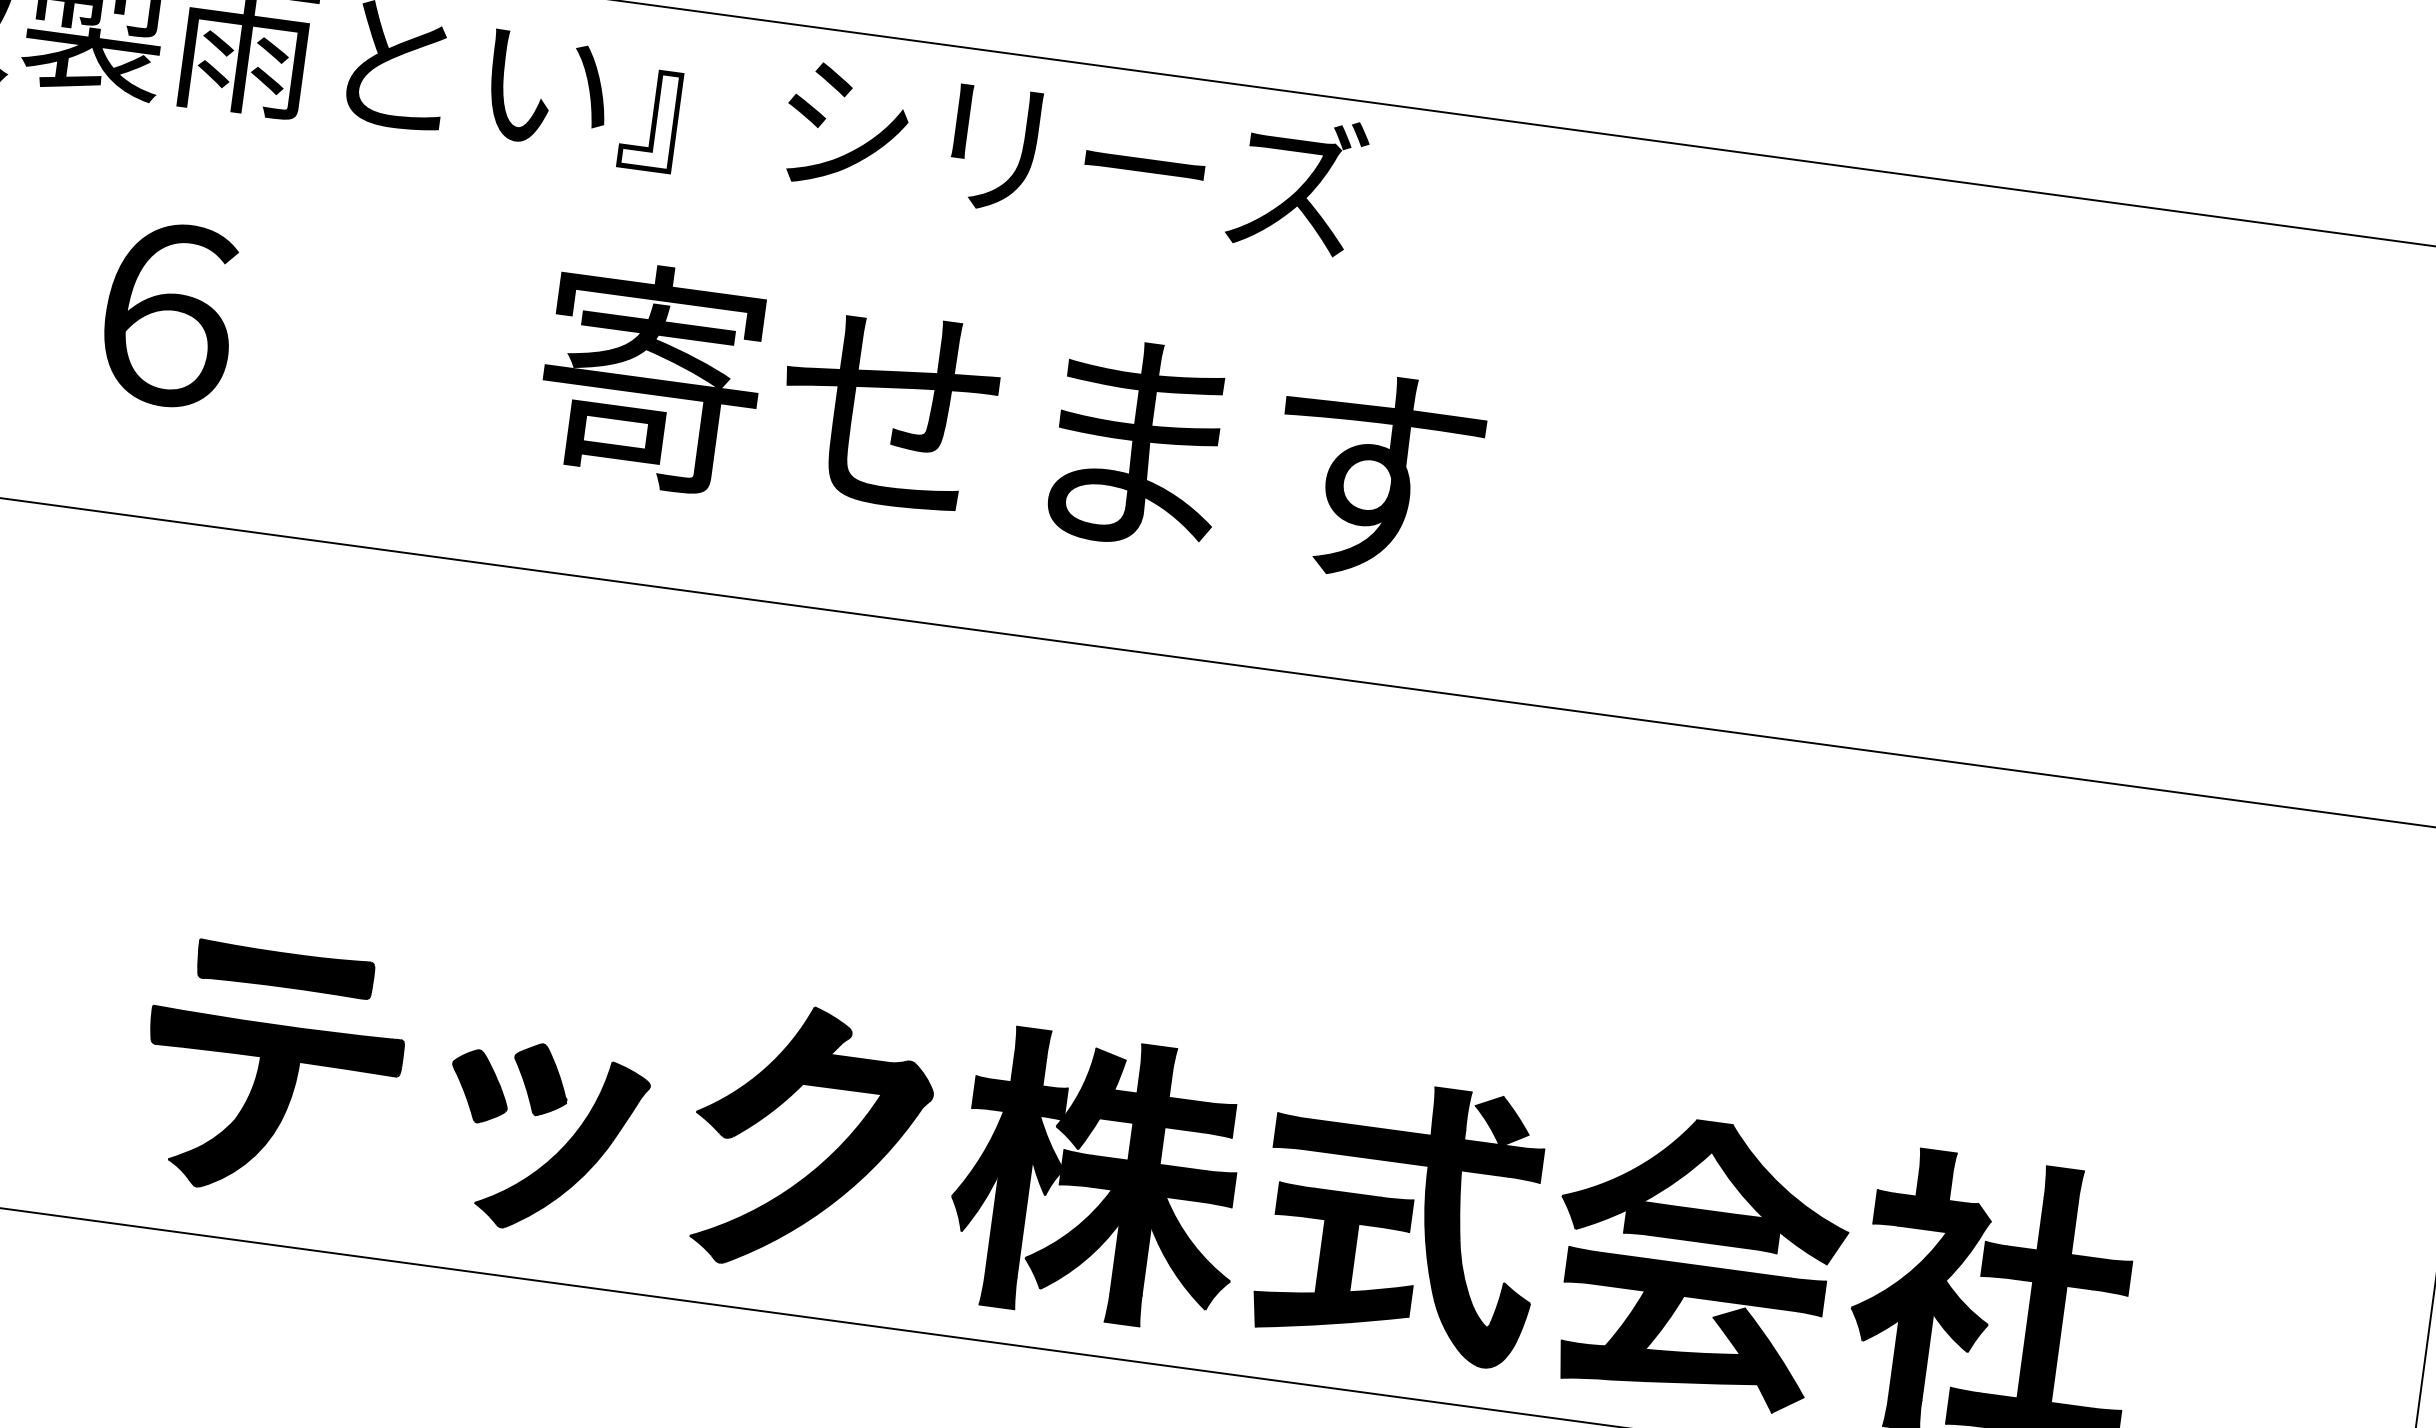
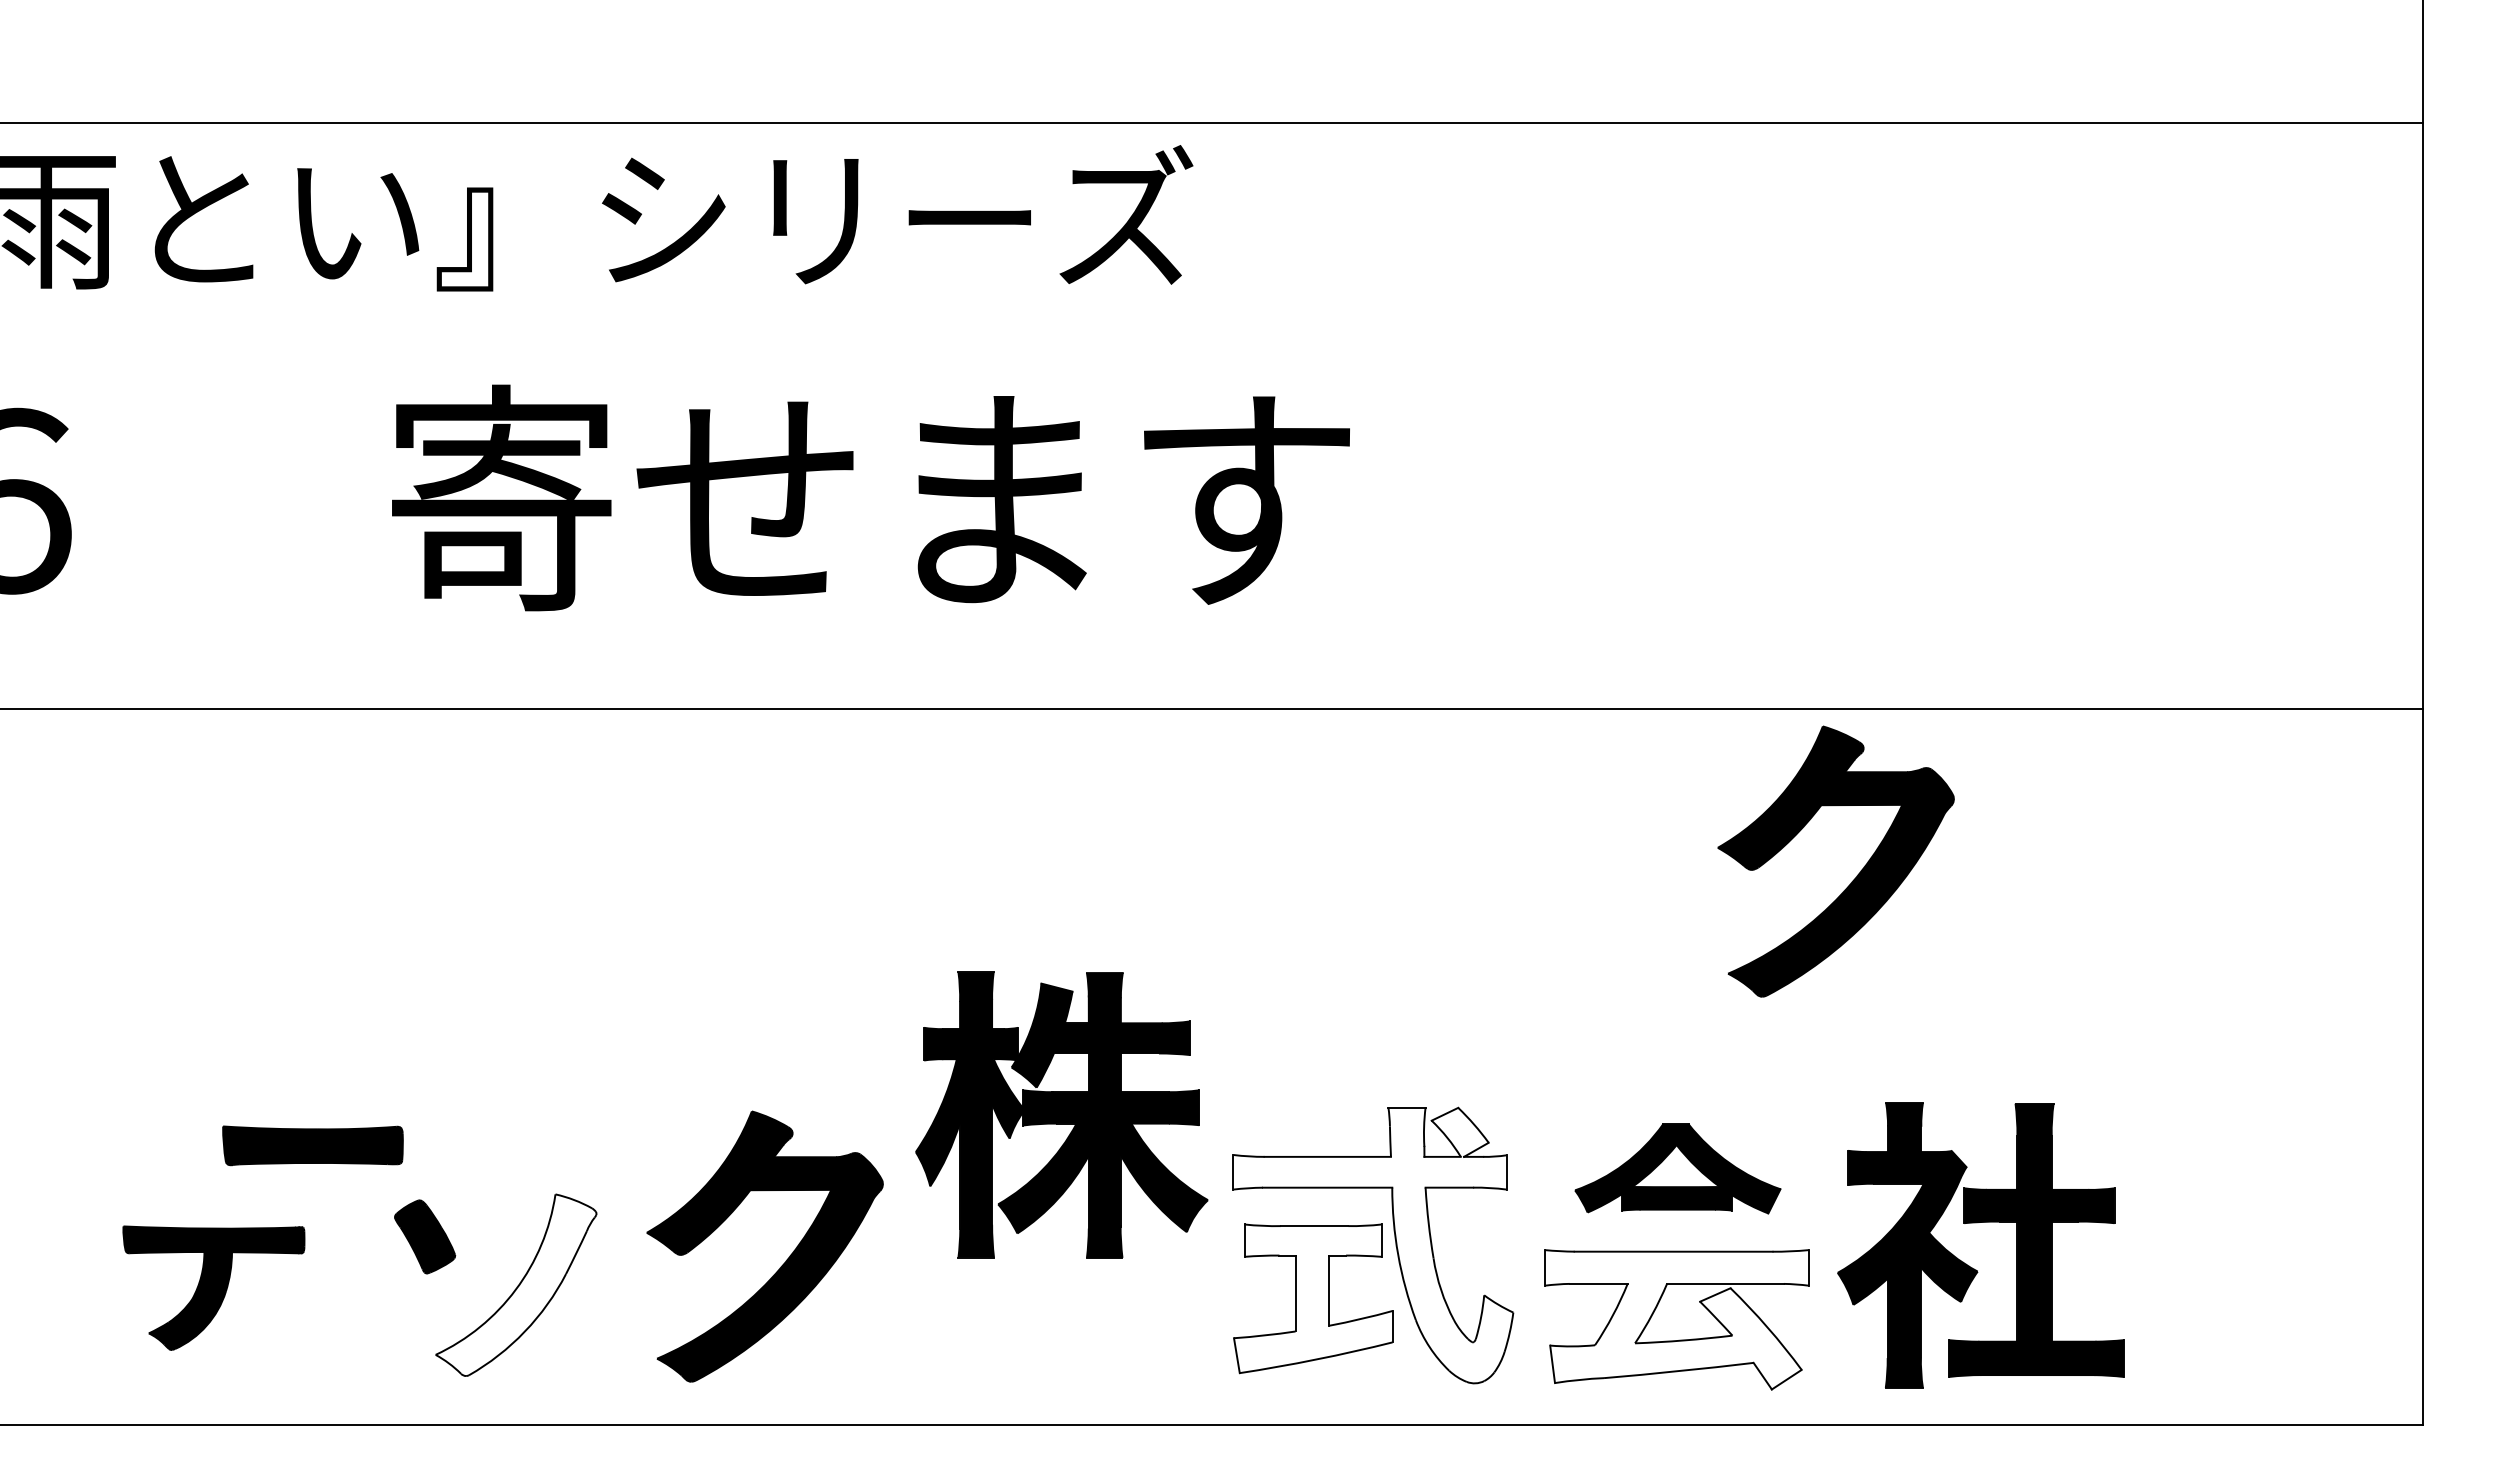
part: (1918, 926) -> (1853, 879), added
part: (284, 969) -> (312, 1145), moved
part: (540, 1079) -> (485, 1221), removed
part: (266, 1108) -> (213, 1288), size x0.7
fill: (561, 1145) -> (515, 1285), removed
part: (1098, 1178) -> (1061, 1114), moved
part: (1709, 1184) -> (1677, 1168), size x0.7
fill: (1402, 1219) -> (1373, 1245), removed
fill: (1337, 1263) -> (1313, 1298), removed
fill: (1688, 1331) -> (1676, 1319), removed

